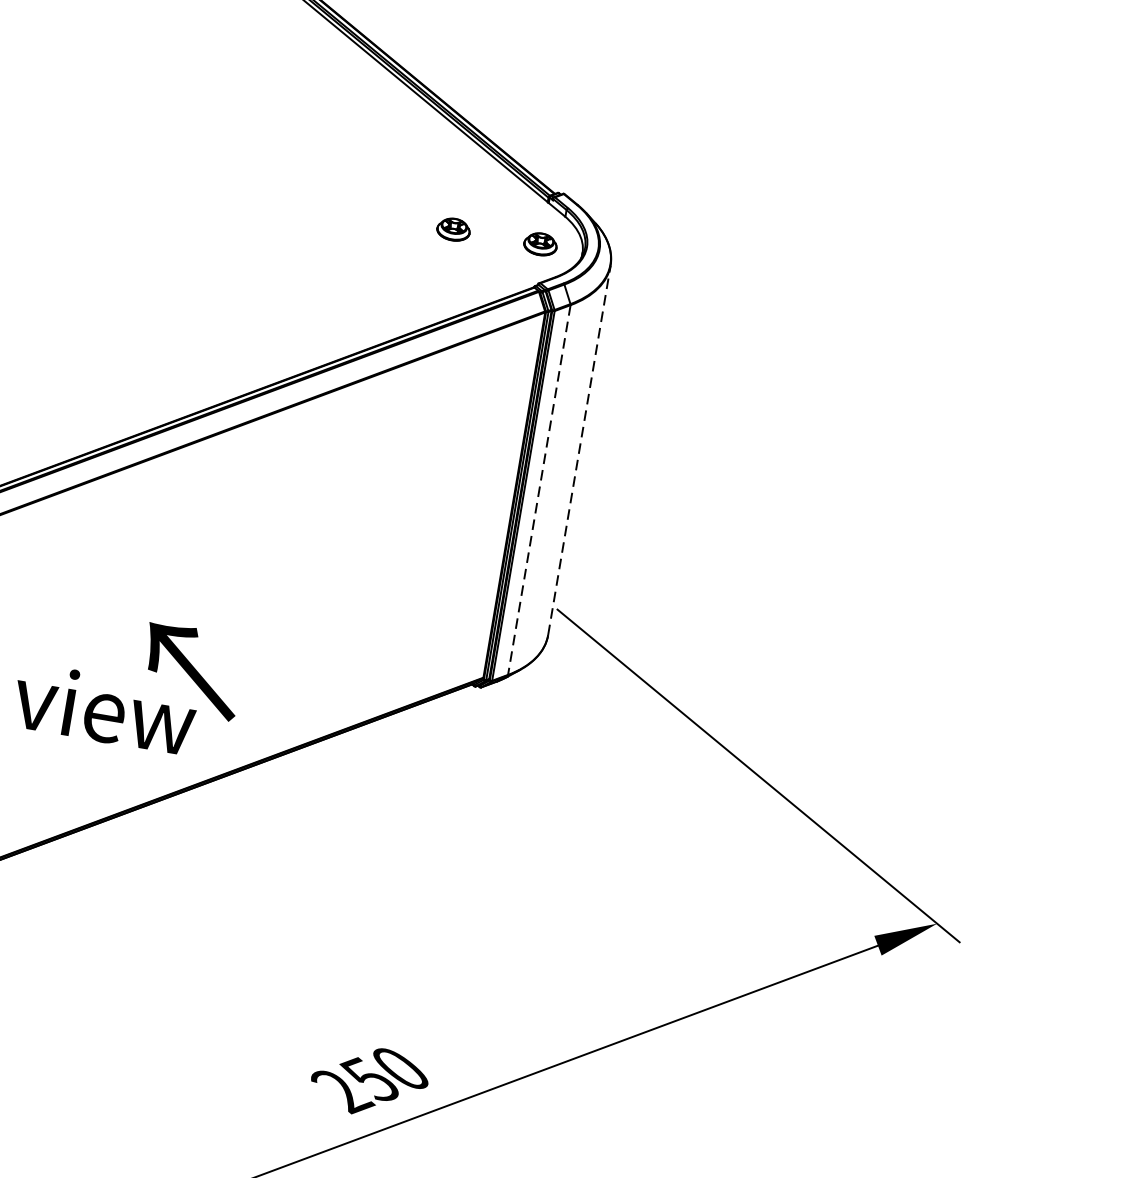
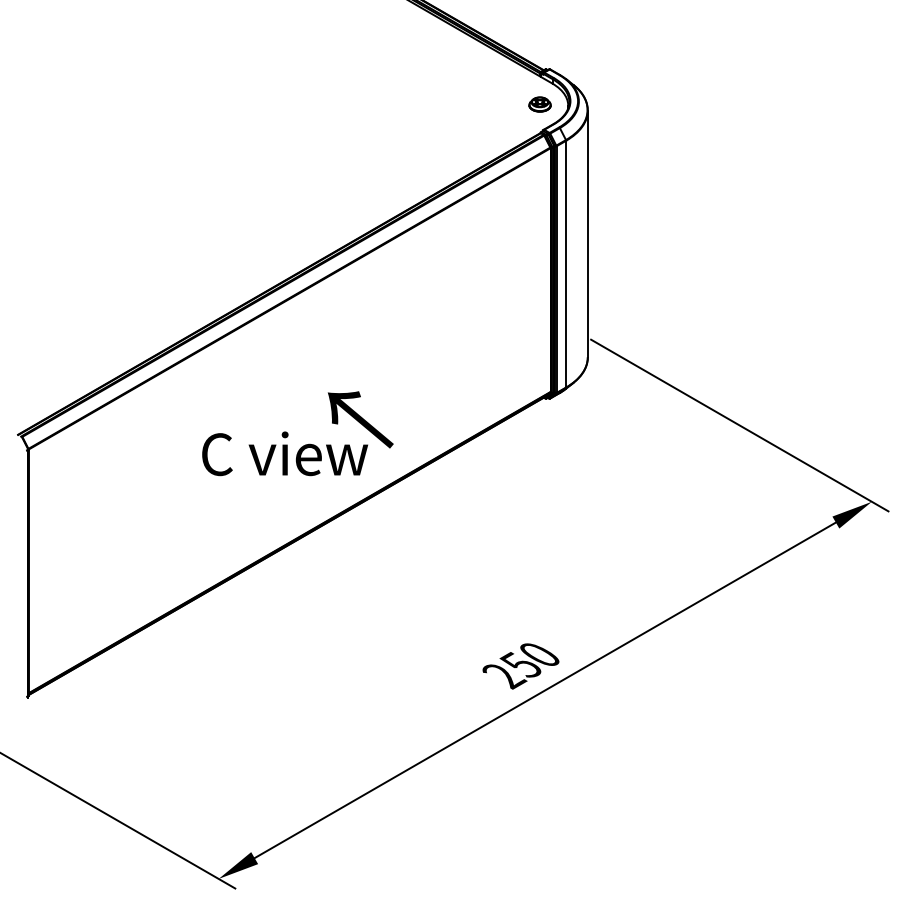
part: (452, 229) -> (481, 104), removed
line: (579, 449) -> (587, 233), dashed -> solid
line: (539, 490) -> (566, 264), dashed -> solid

